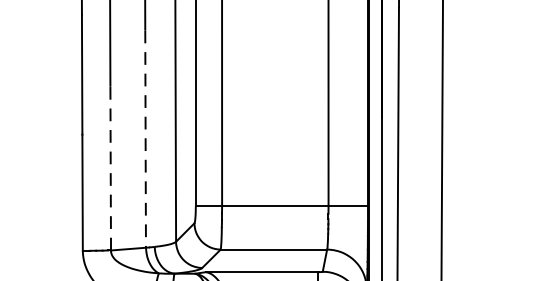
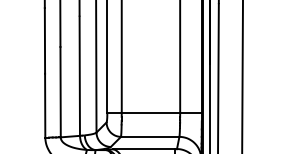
line: (145, 139) -> (79, 76), dashed -> solid
line: (110, 166) -> (60, 91), dashed -> solid

